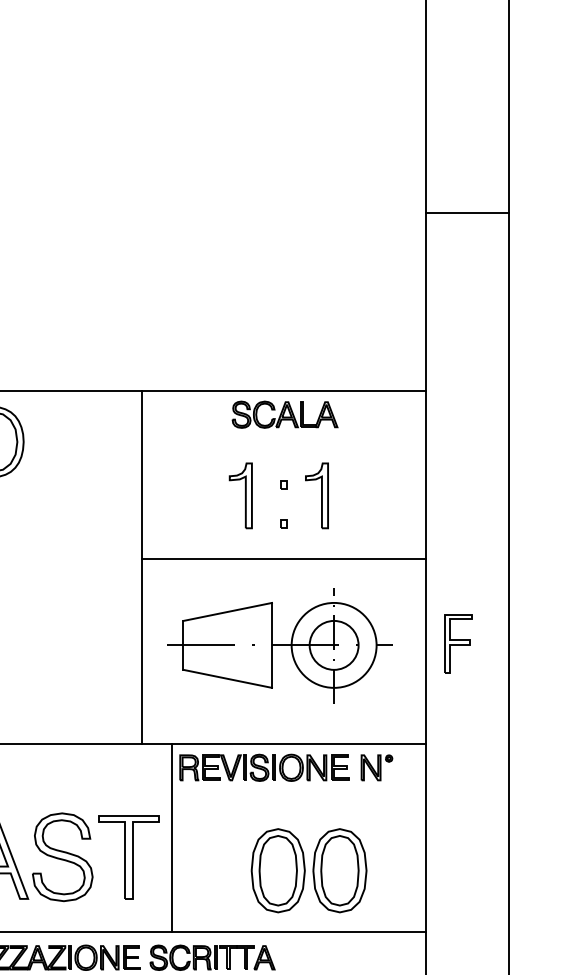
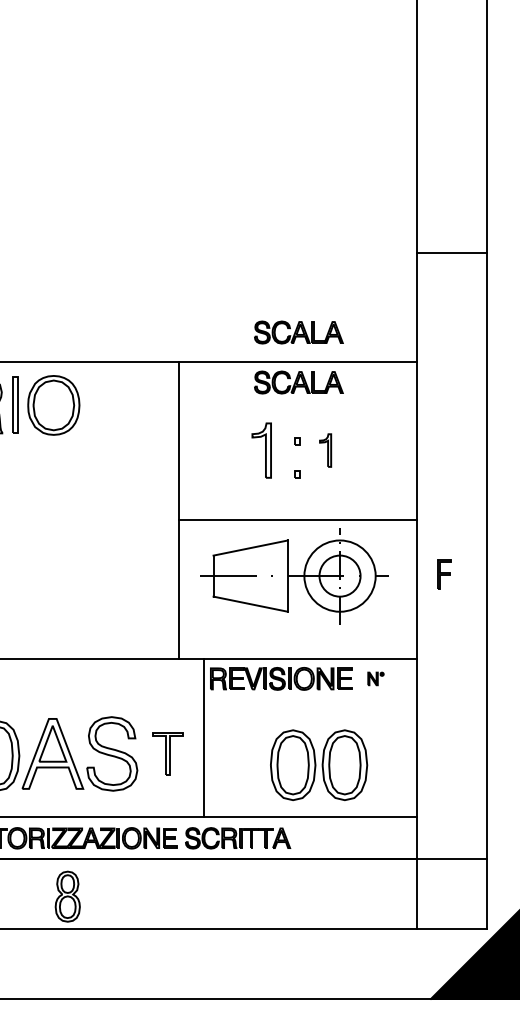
line: (466, 213) -> (451, 253), moved
part: (284, 355) -> (298, 332), added
part: (316, 495) -> (325, 450), size x0.6
line: (284, 558) -> (298, 519), moved
part: (458, 643) -> (444, 574), size x0.6
part: (376, 767) -> (375, 678), size x0.6
part: (128, 856) -> (167, 753), size x0.6

